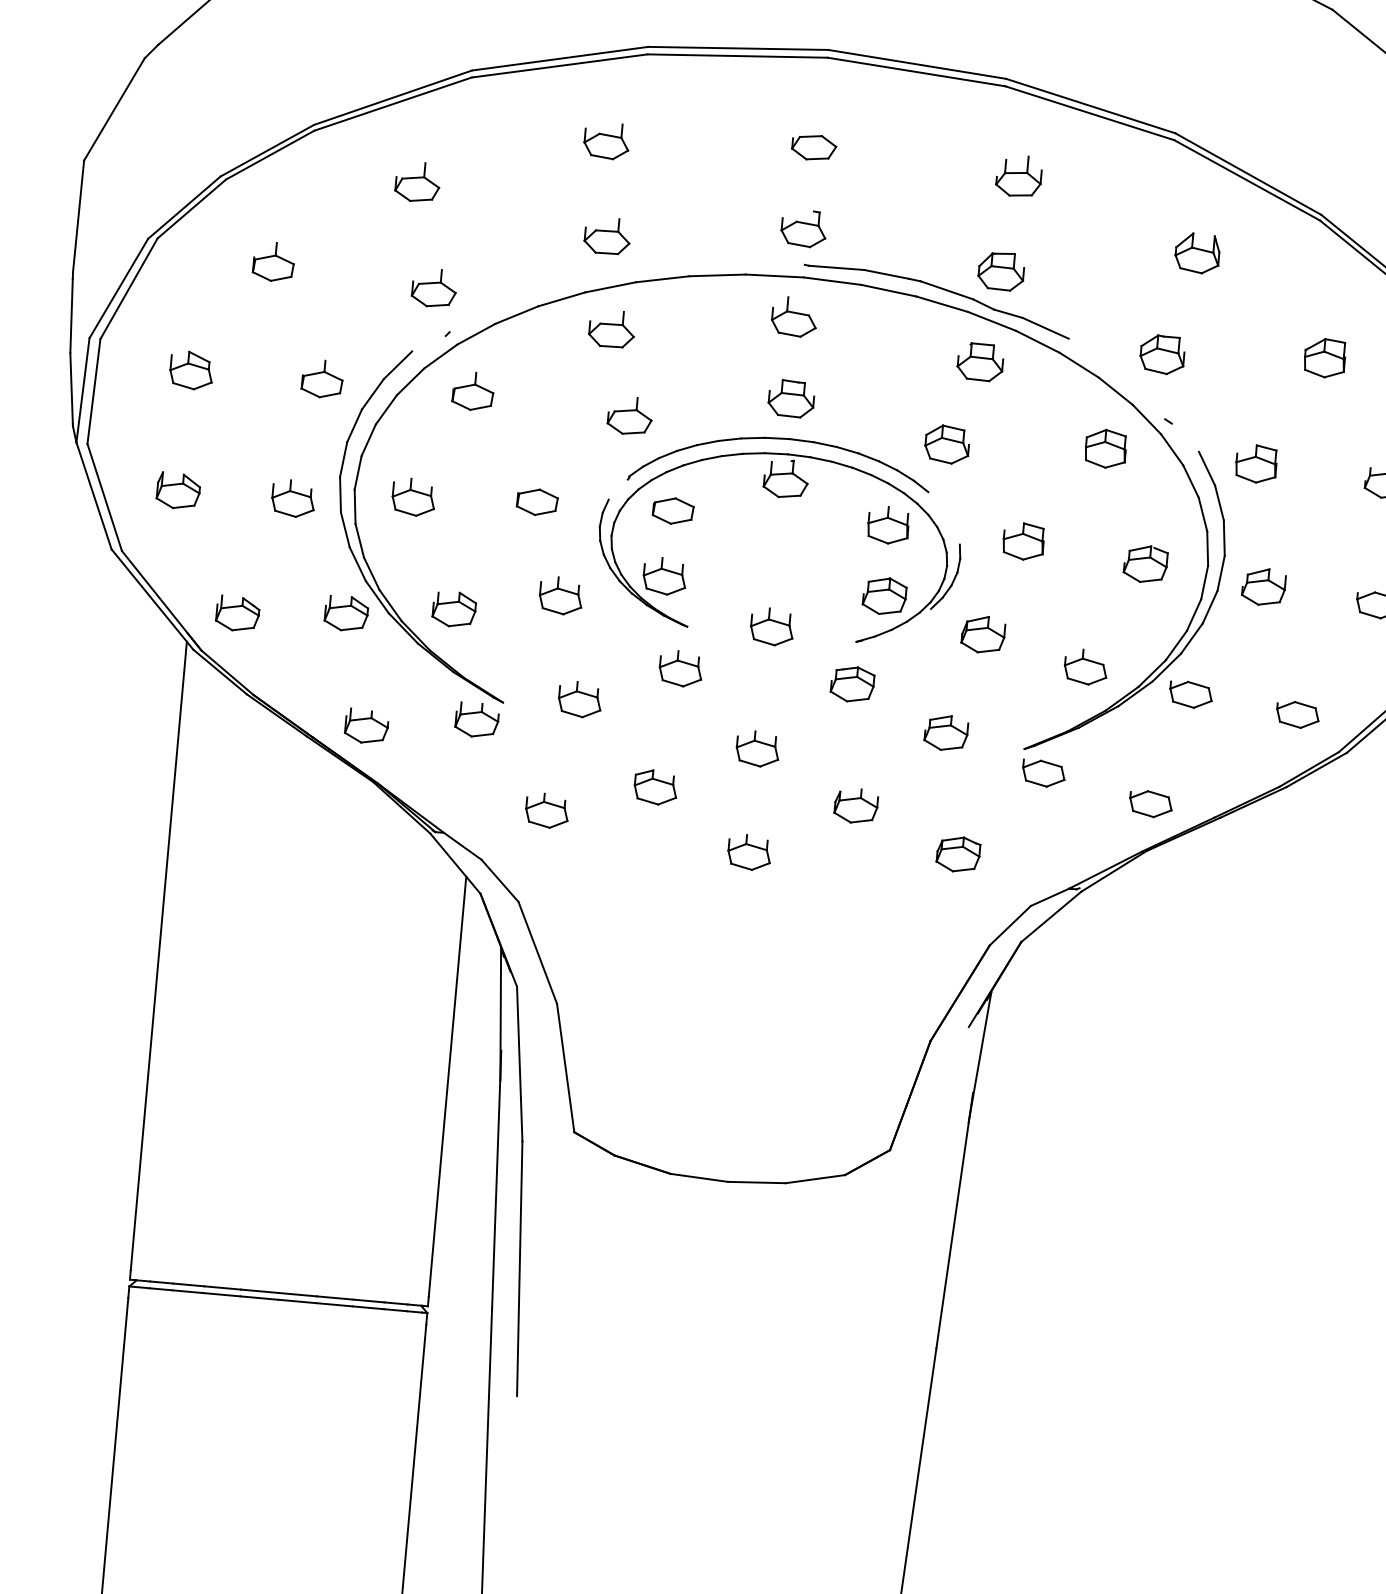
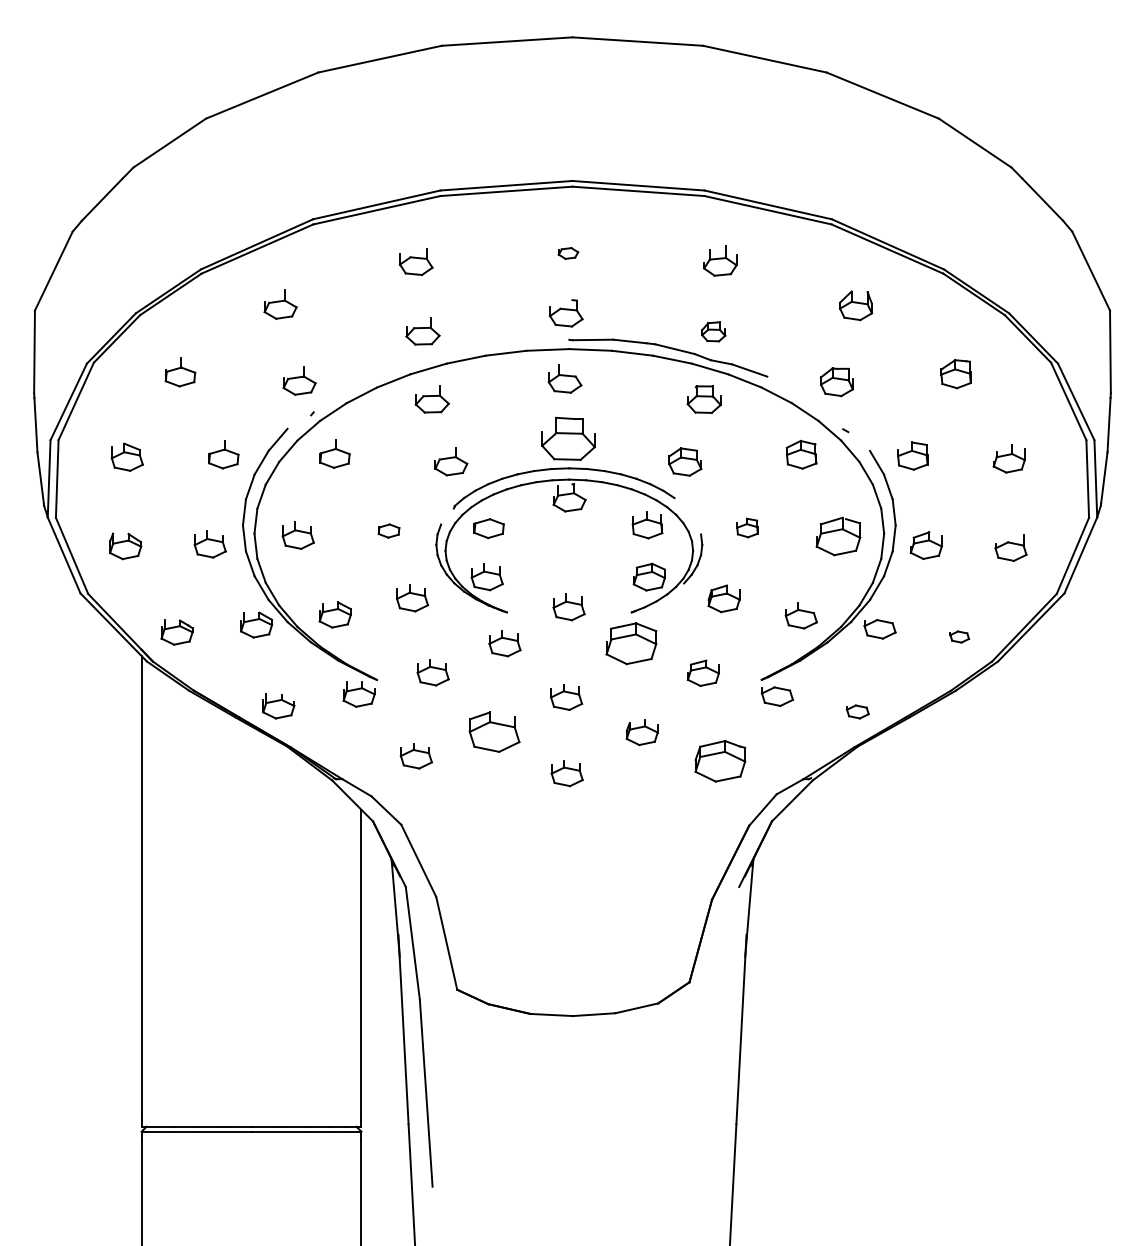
part: (814, 147) -> (568, 253), size x0.6
part: (1001, 271) -> (713, 331), size x0.7
part: (790, 398) -> (567, 438), size x1.6
part: (536, 501) -> (388, 530), size x0.7
part: (1023, 540) -> (747, 527), size x0.7
part: (1144, 563) -> (837, 536), size x1.4
part: (852, 683) -> (631, 643), size x1.6
part: (1297, 714) -> (959, 636), size x0.6
part: (654, 786) -> (493, 731), size x1.6
part: (1150, 803) -> (857, 711), size x0.7
part: (957, 854) -> (719, 761), size x1.6

